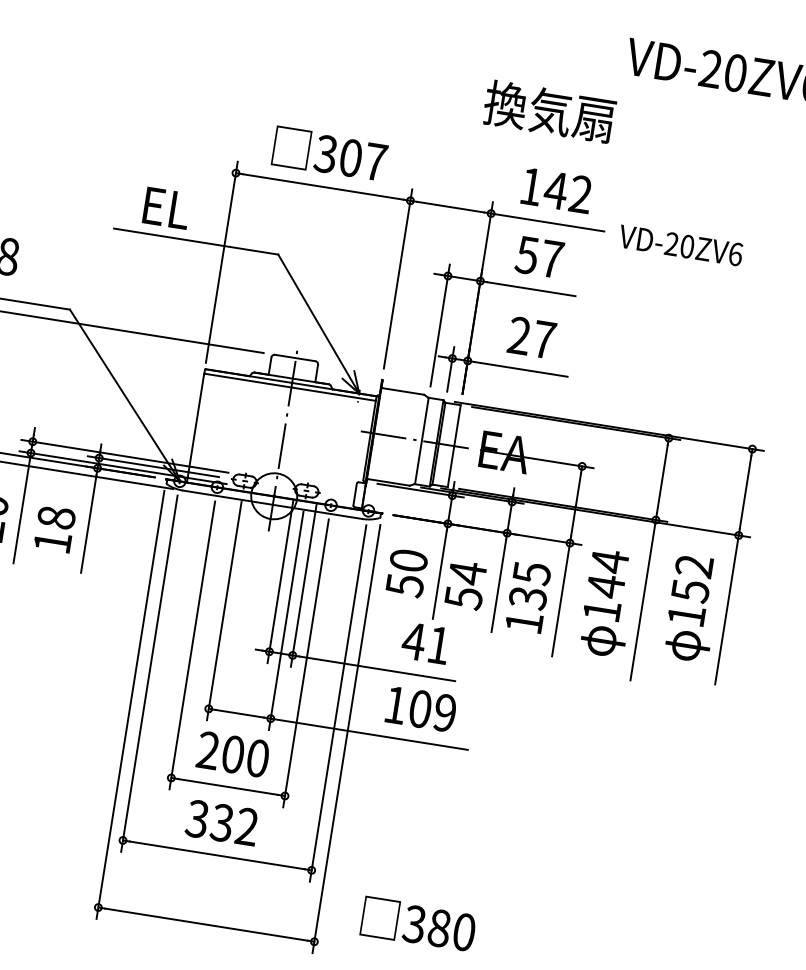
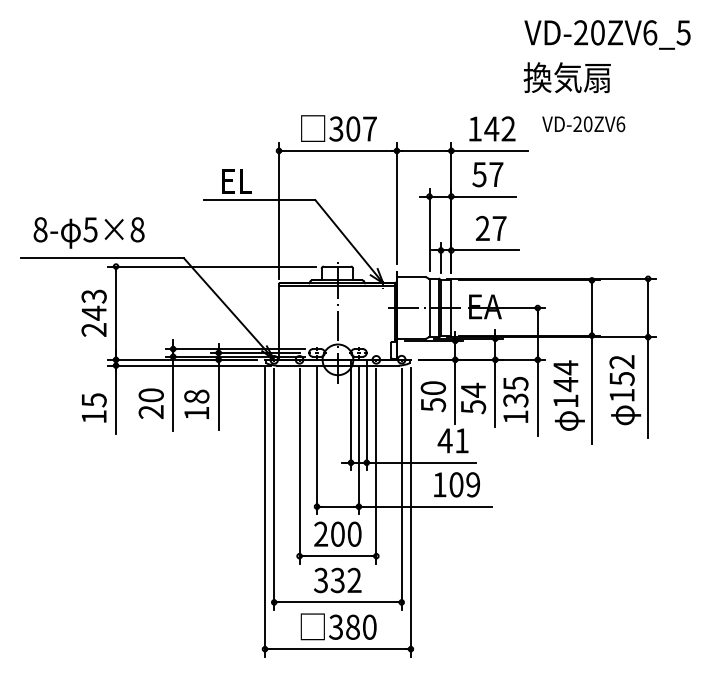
text: (548, 111) -> (566, 77), moved
text: (680, 245) -> (583, 124), moved
text: (418, 923) -> (338, 626), moved

